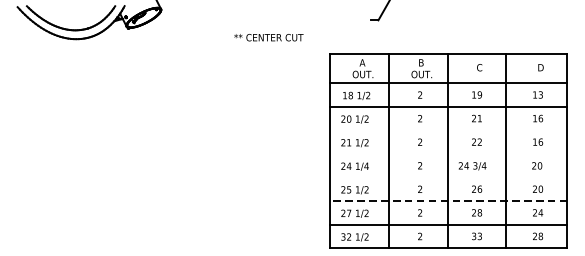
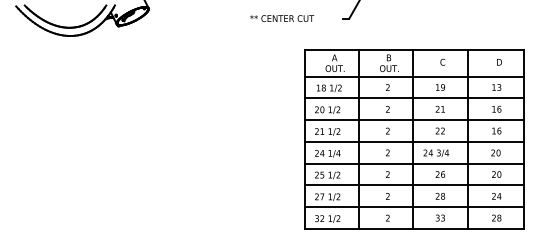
text: (269, 37) -> (282, 18), moved
line: (447, 130) -> (413, 120), added
line: (447, 153) -> (413, 141), added
line: (447, 177) -> (413, 163), added
line: (448, 201) -> (414, 185), dashed -> solid

